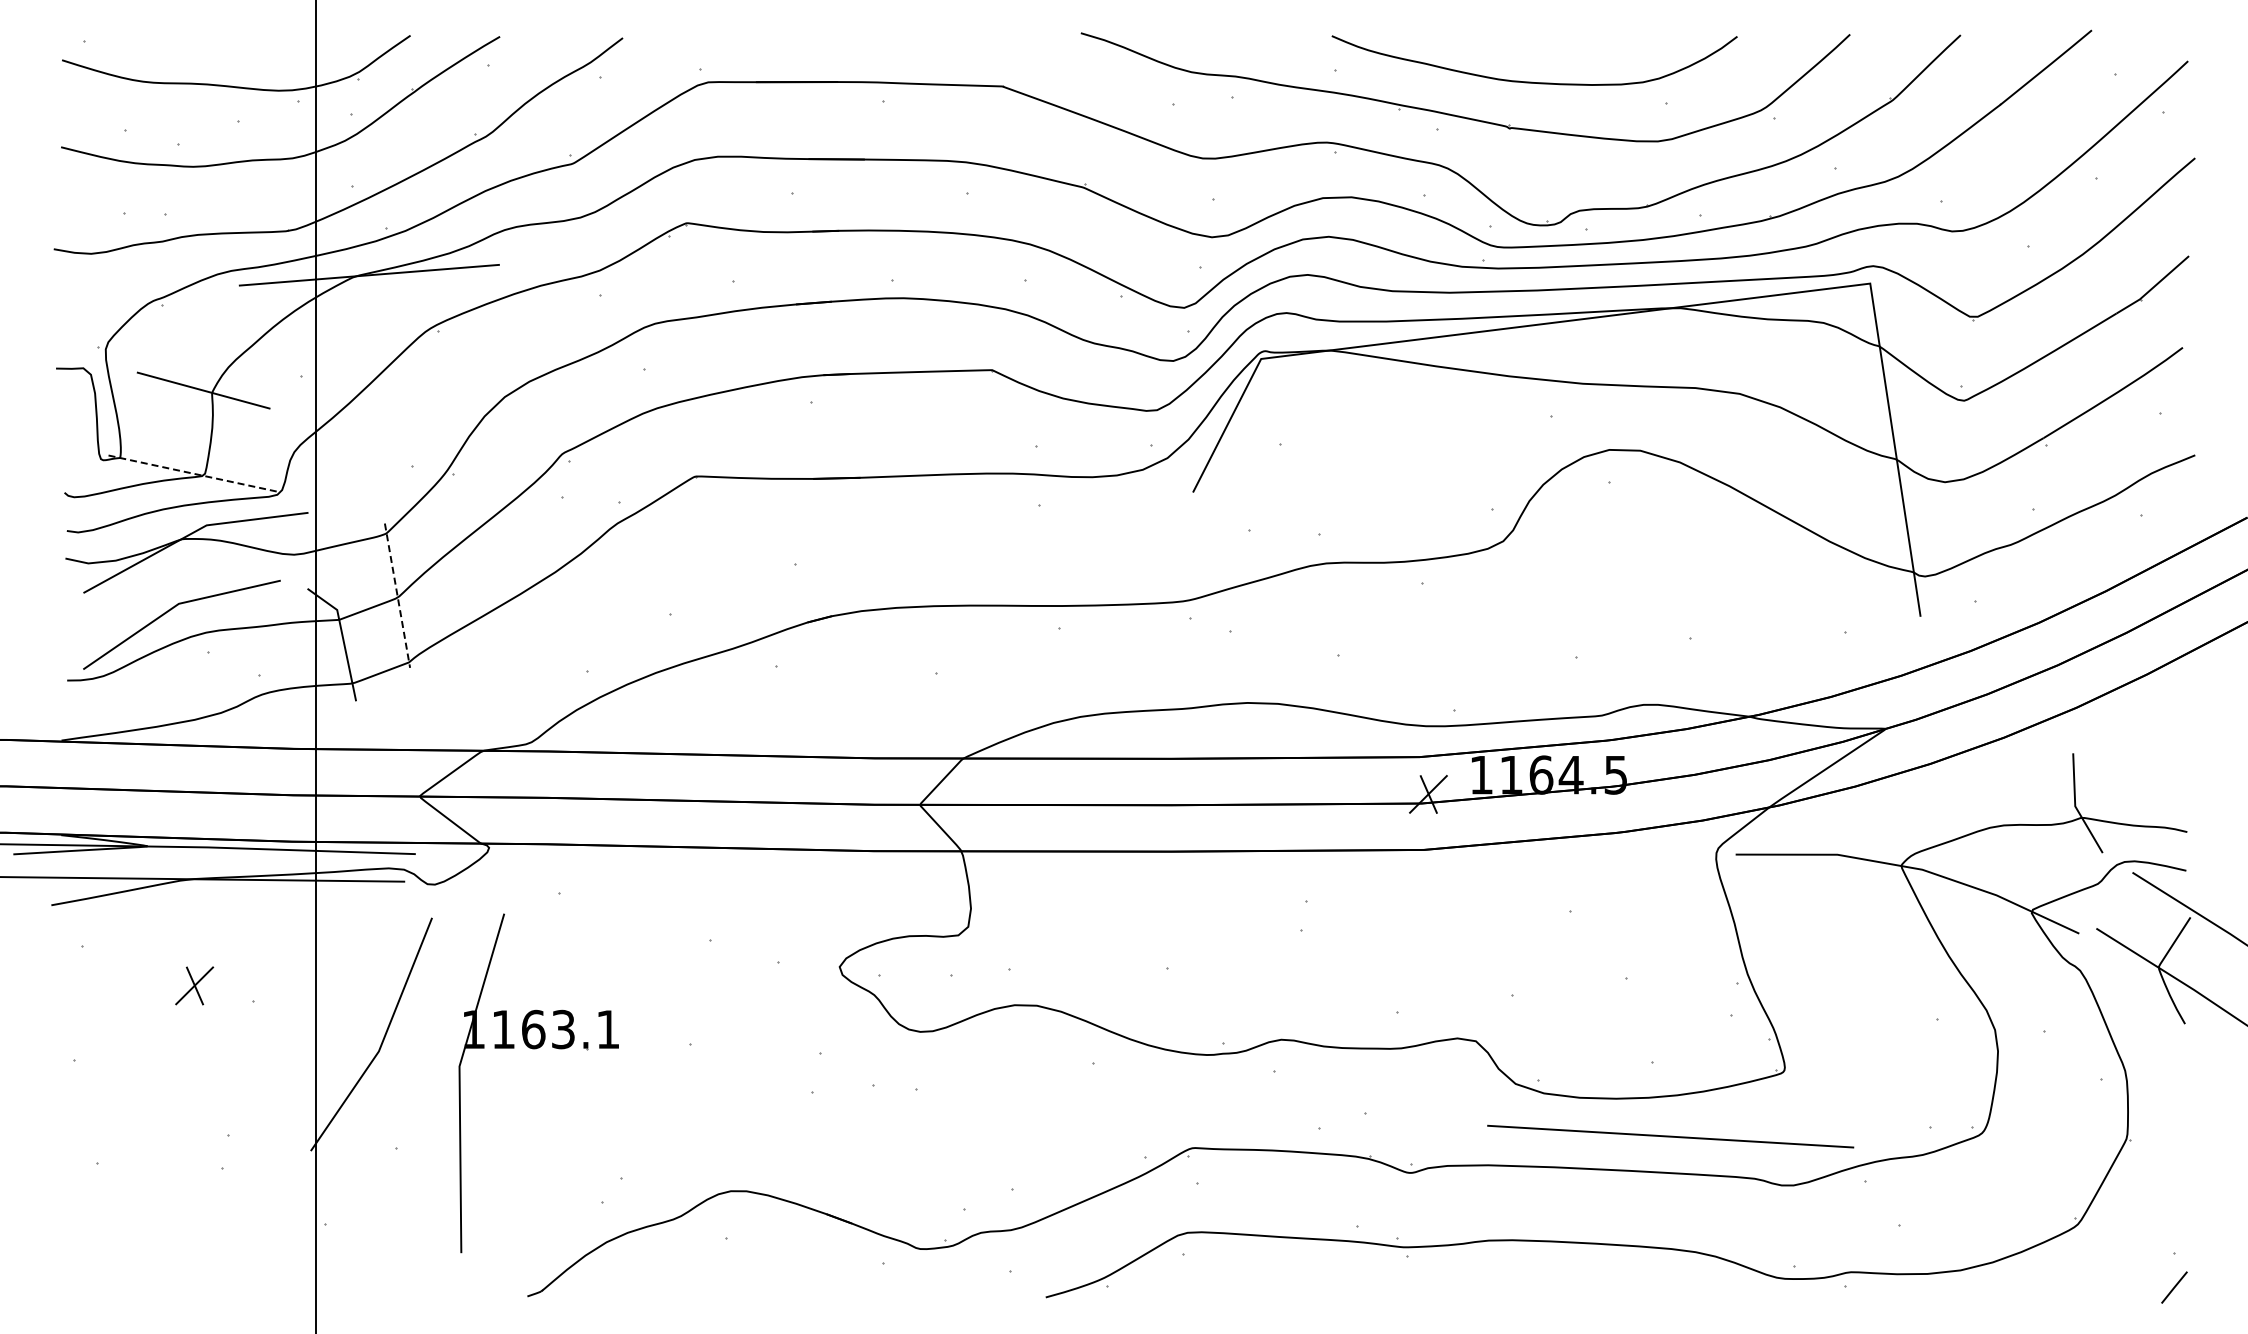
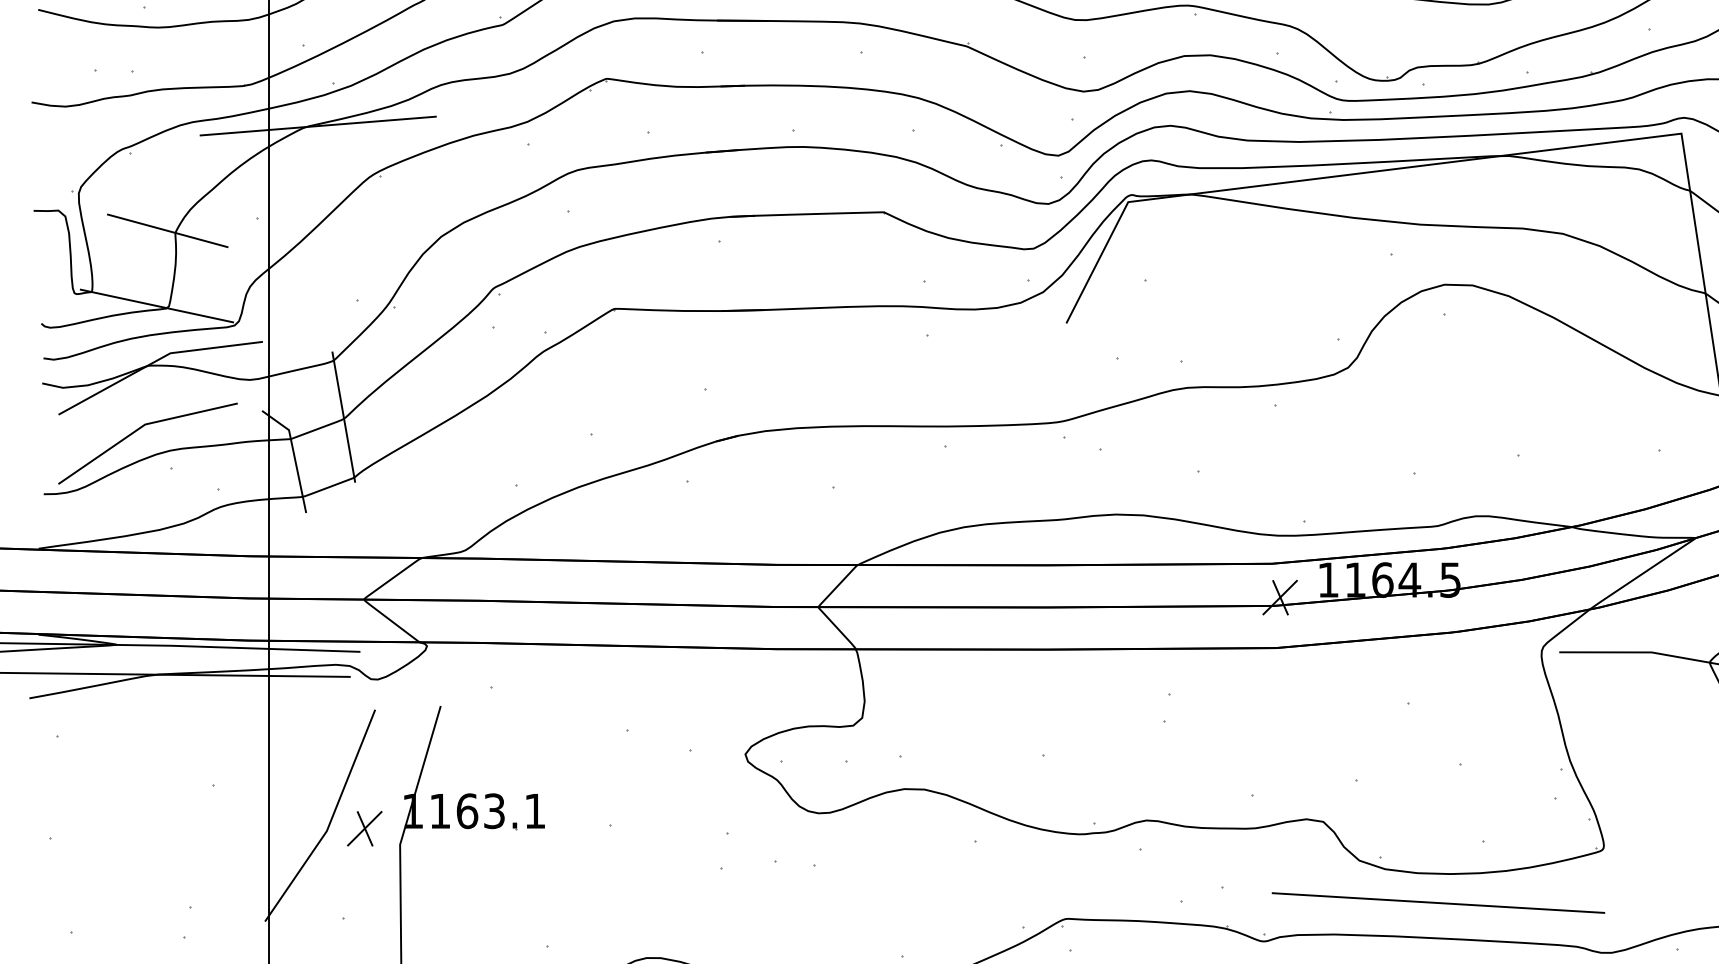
line: (191, 473) -> (156, 306), dashed -> solid
line: (397, 596) -> (343, 417), dashed -> solid
part: (194, 985) -> (364, 828), moved
line: (1670, 1136) -> (1438, 902), moved

